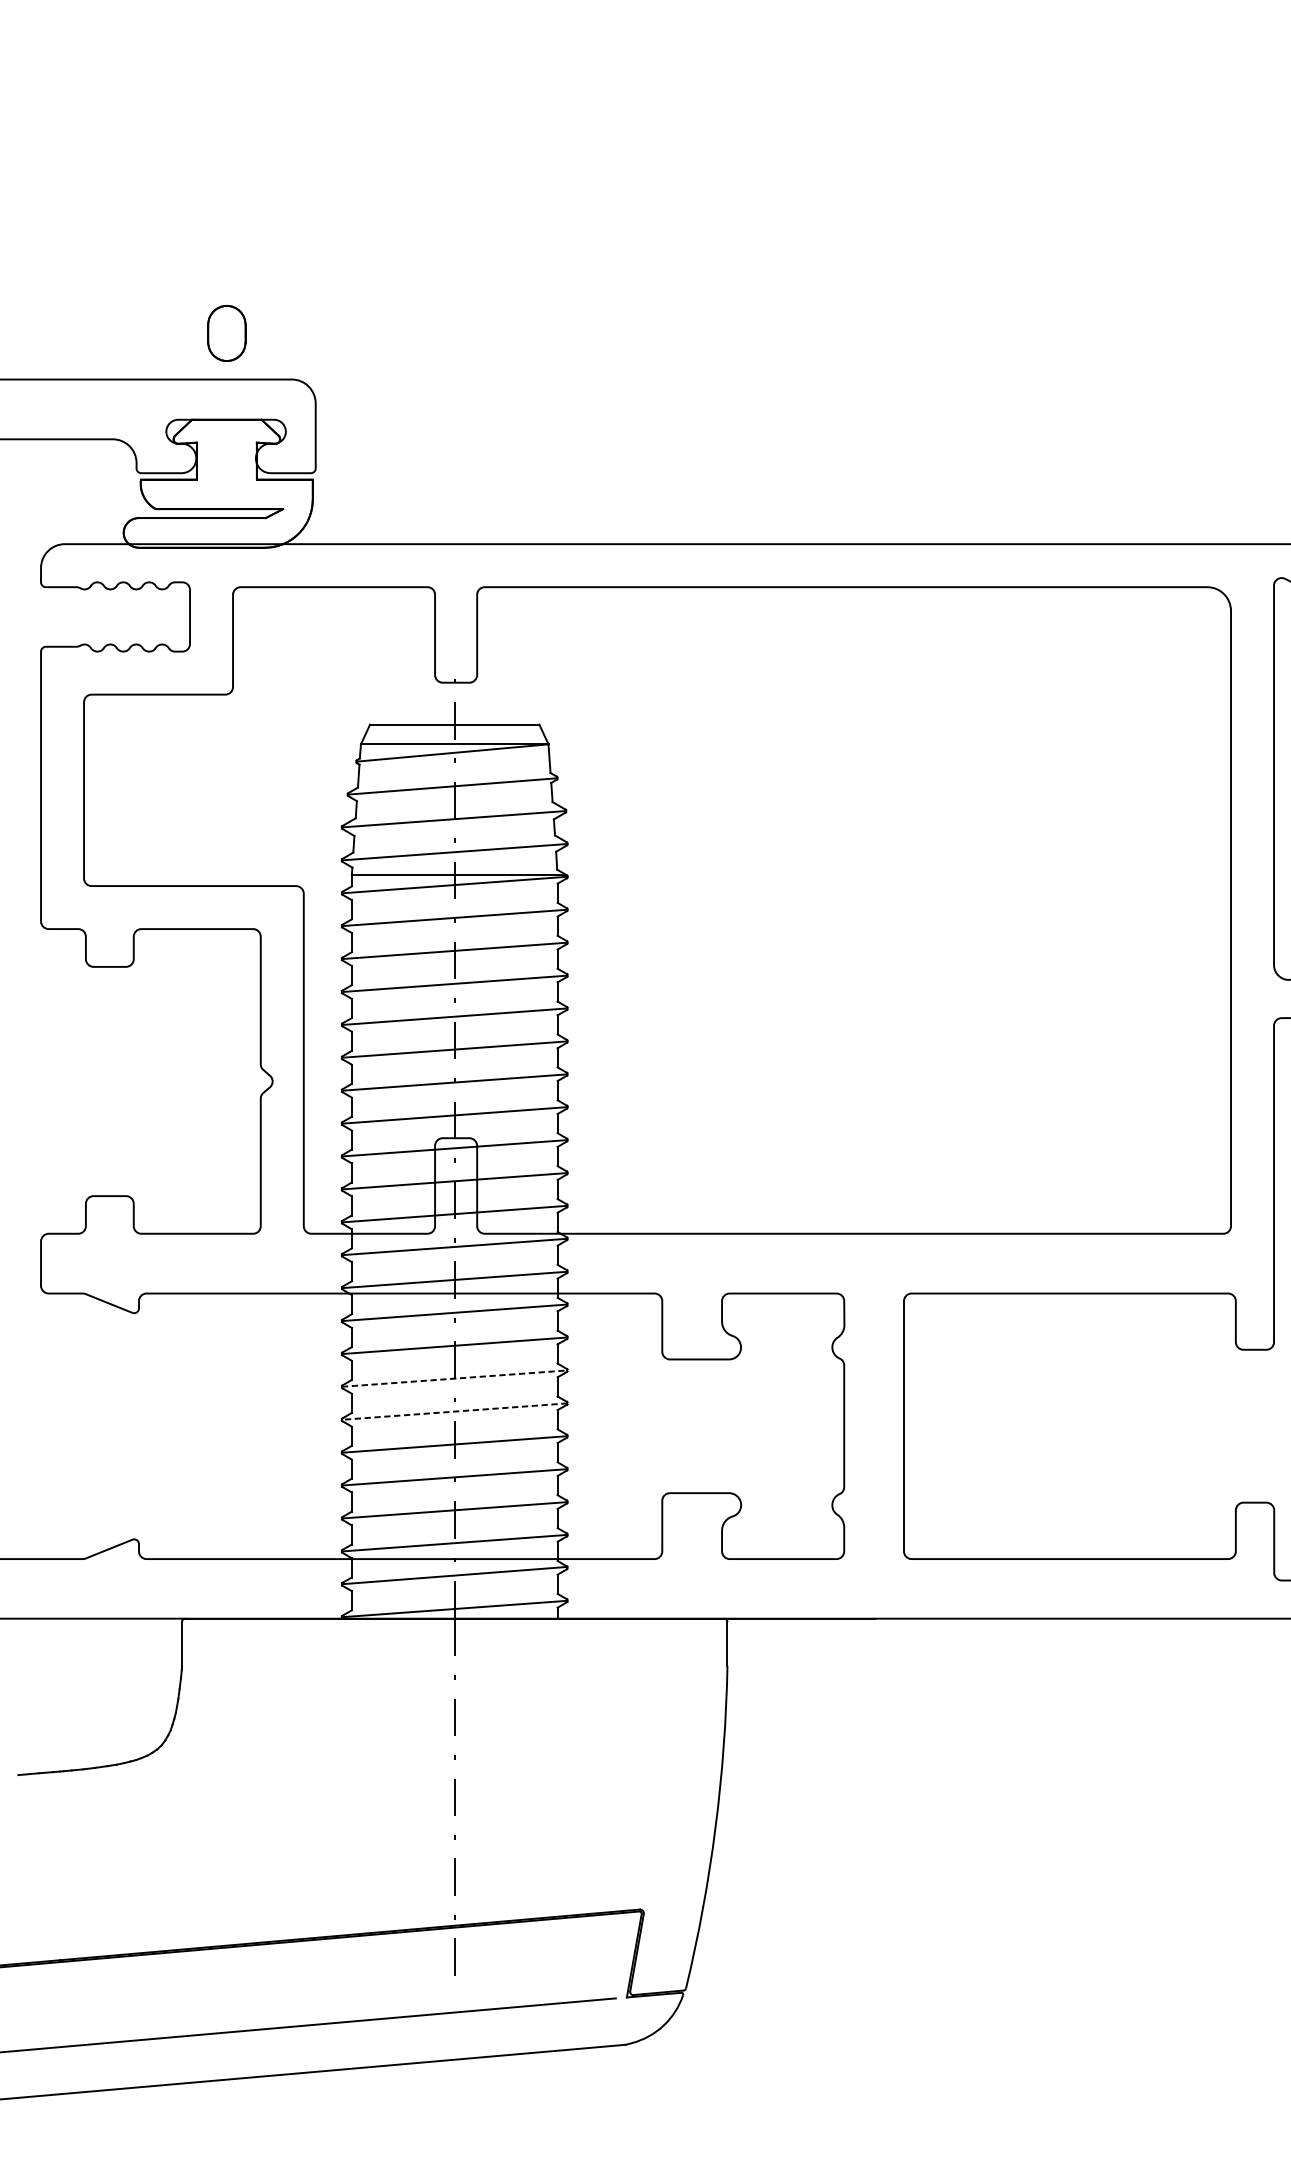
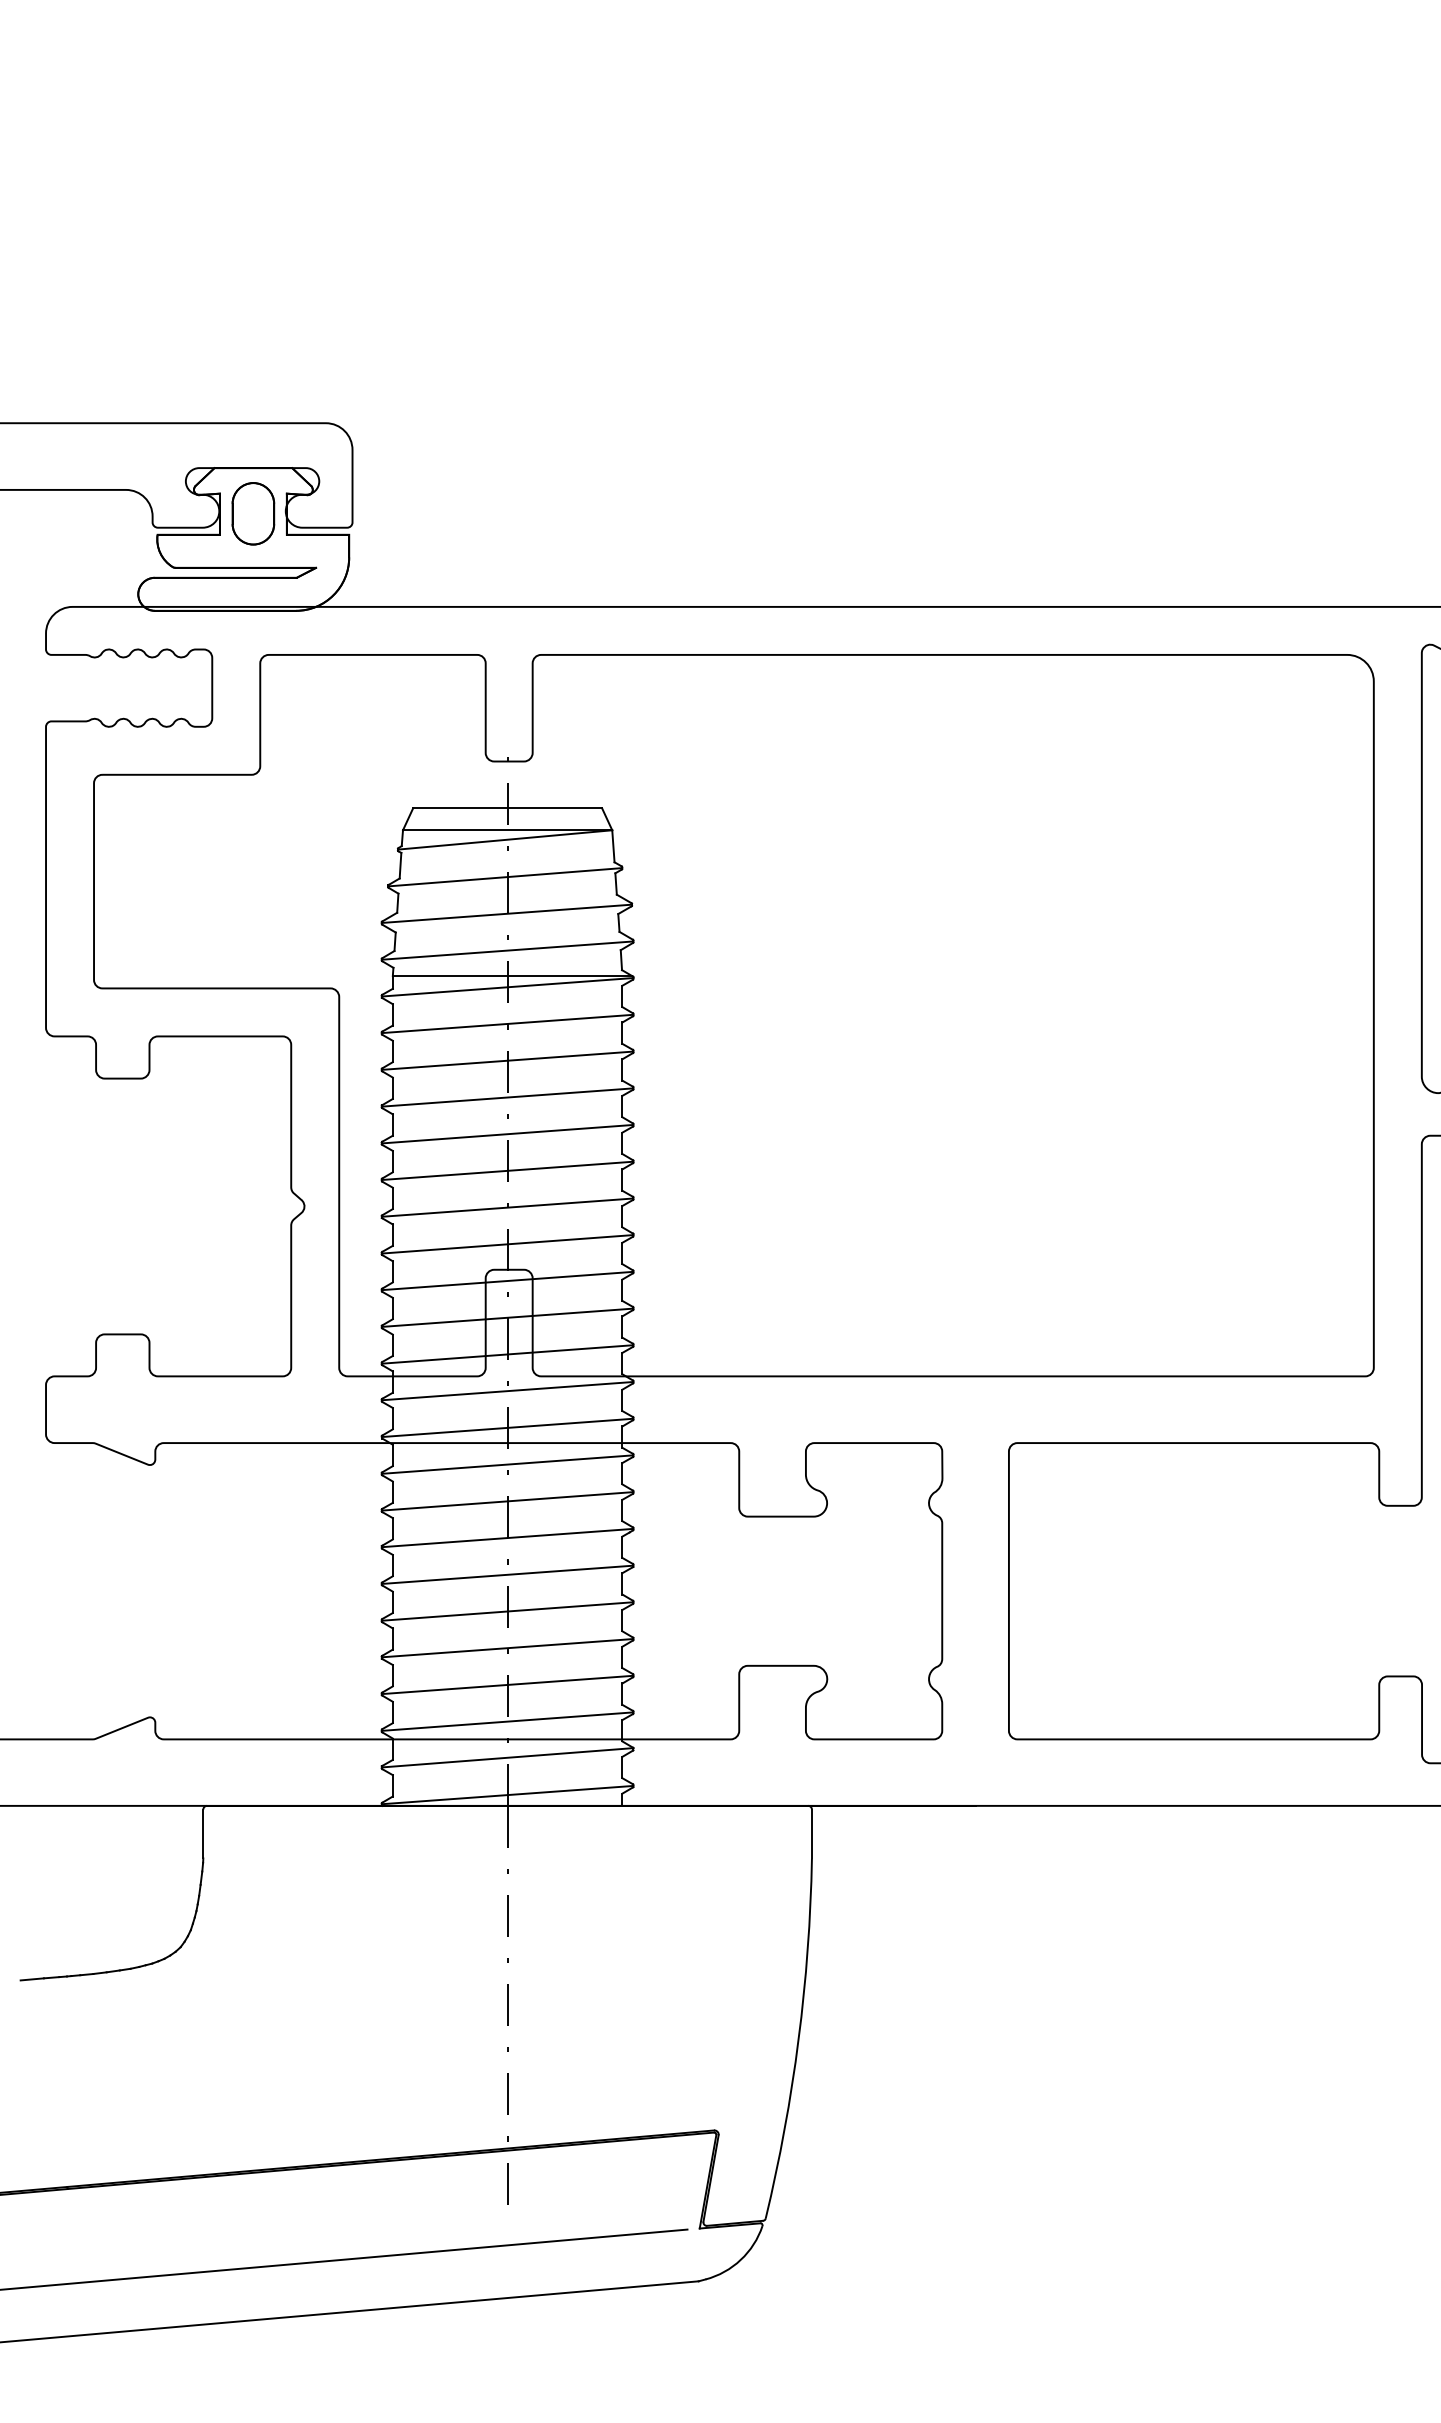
part: (226, 333) -> (253, 513), moved
line: (455, 1379) -> (508, 1538), dashed -> solid
line: (454, 1411) -> (507, 1574), dashed -> solid

